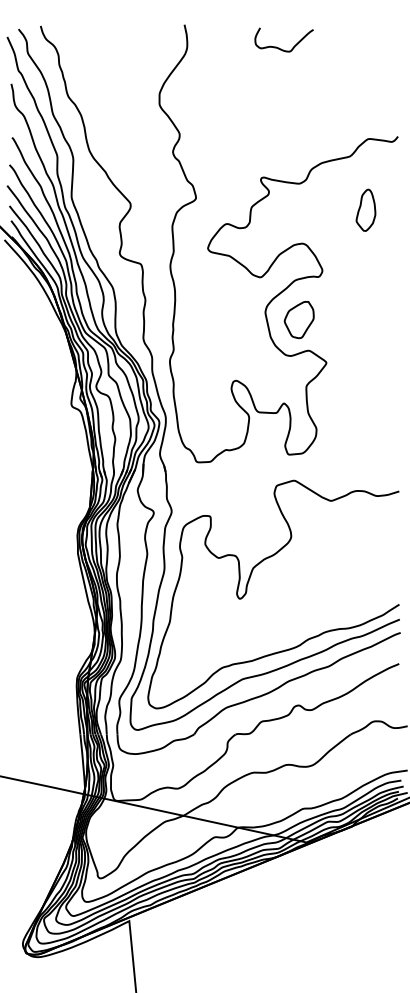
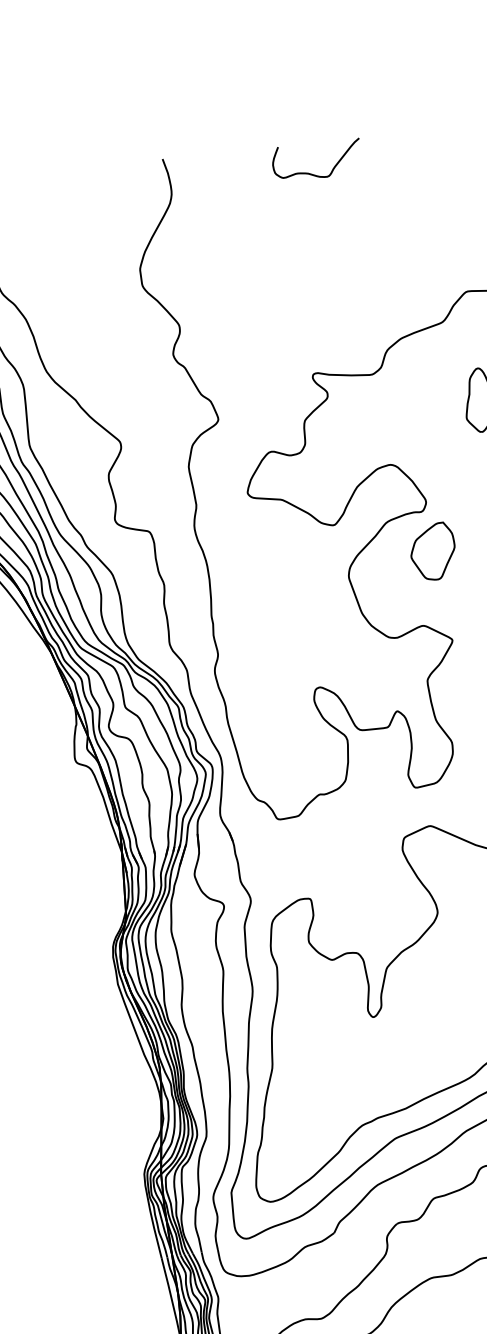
part: (298, 320) -> (432, 552), moved

